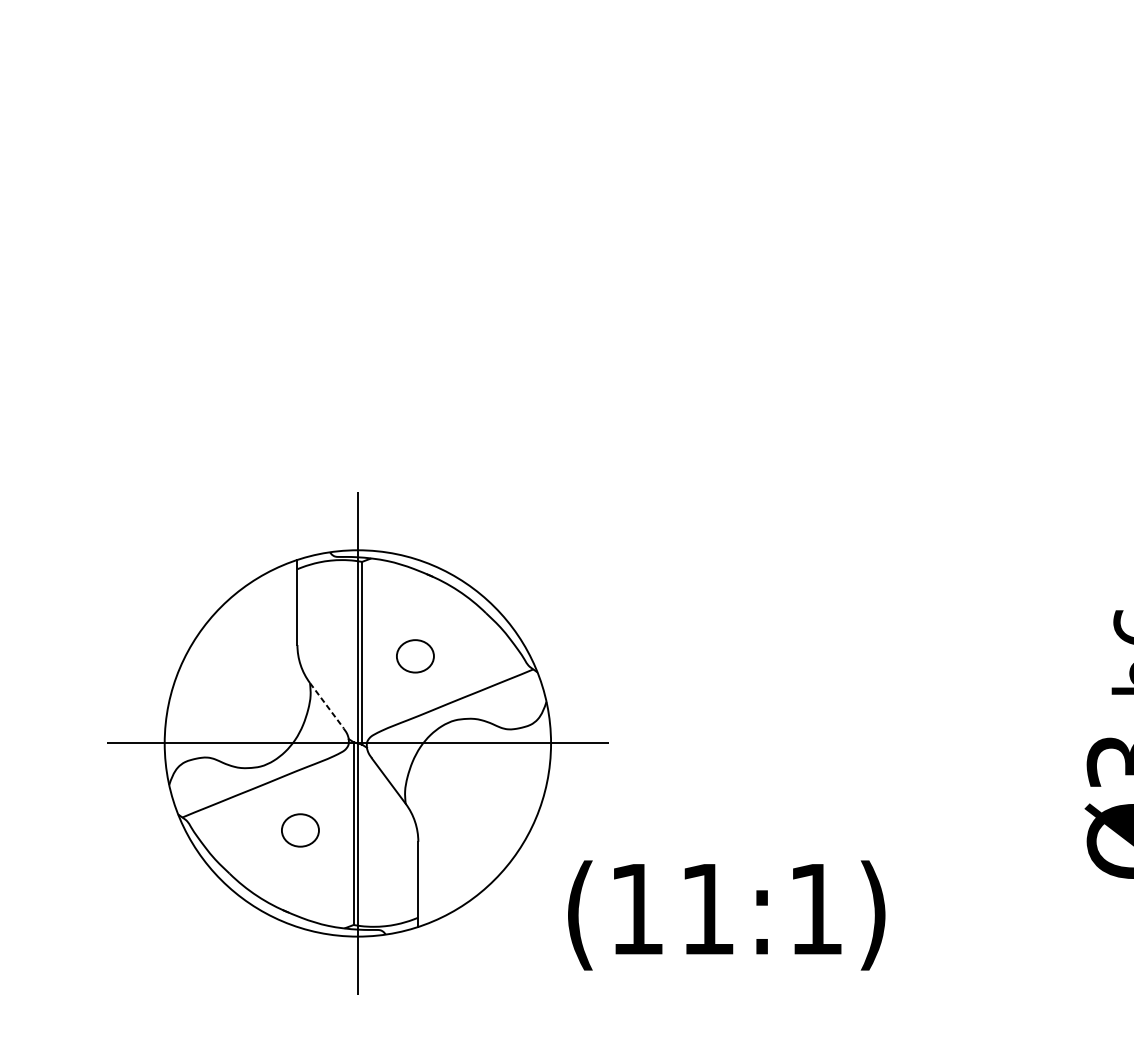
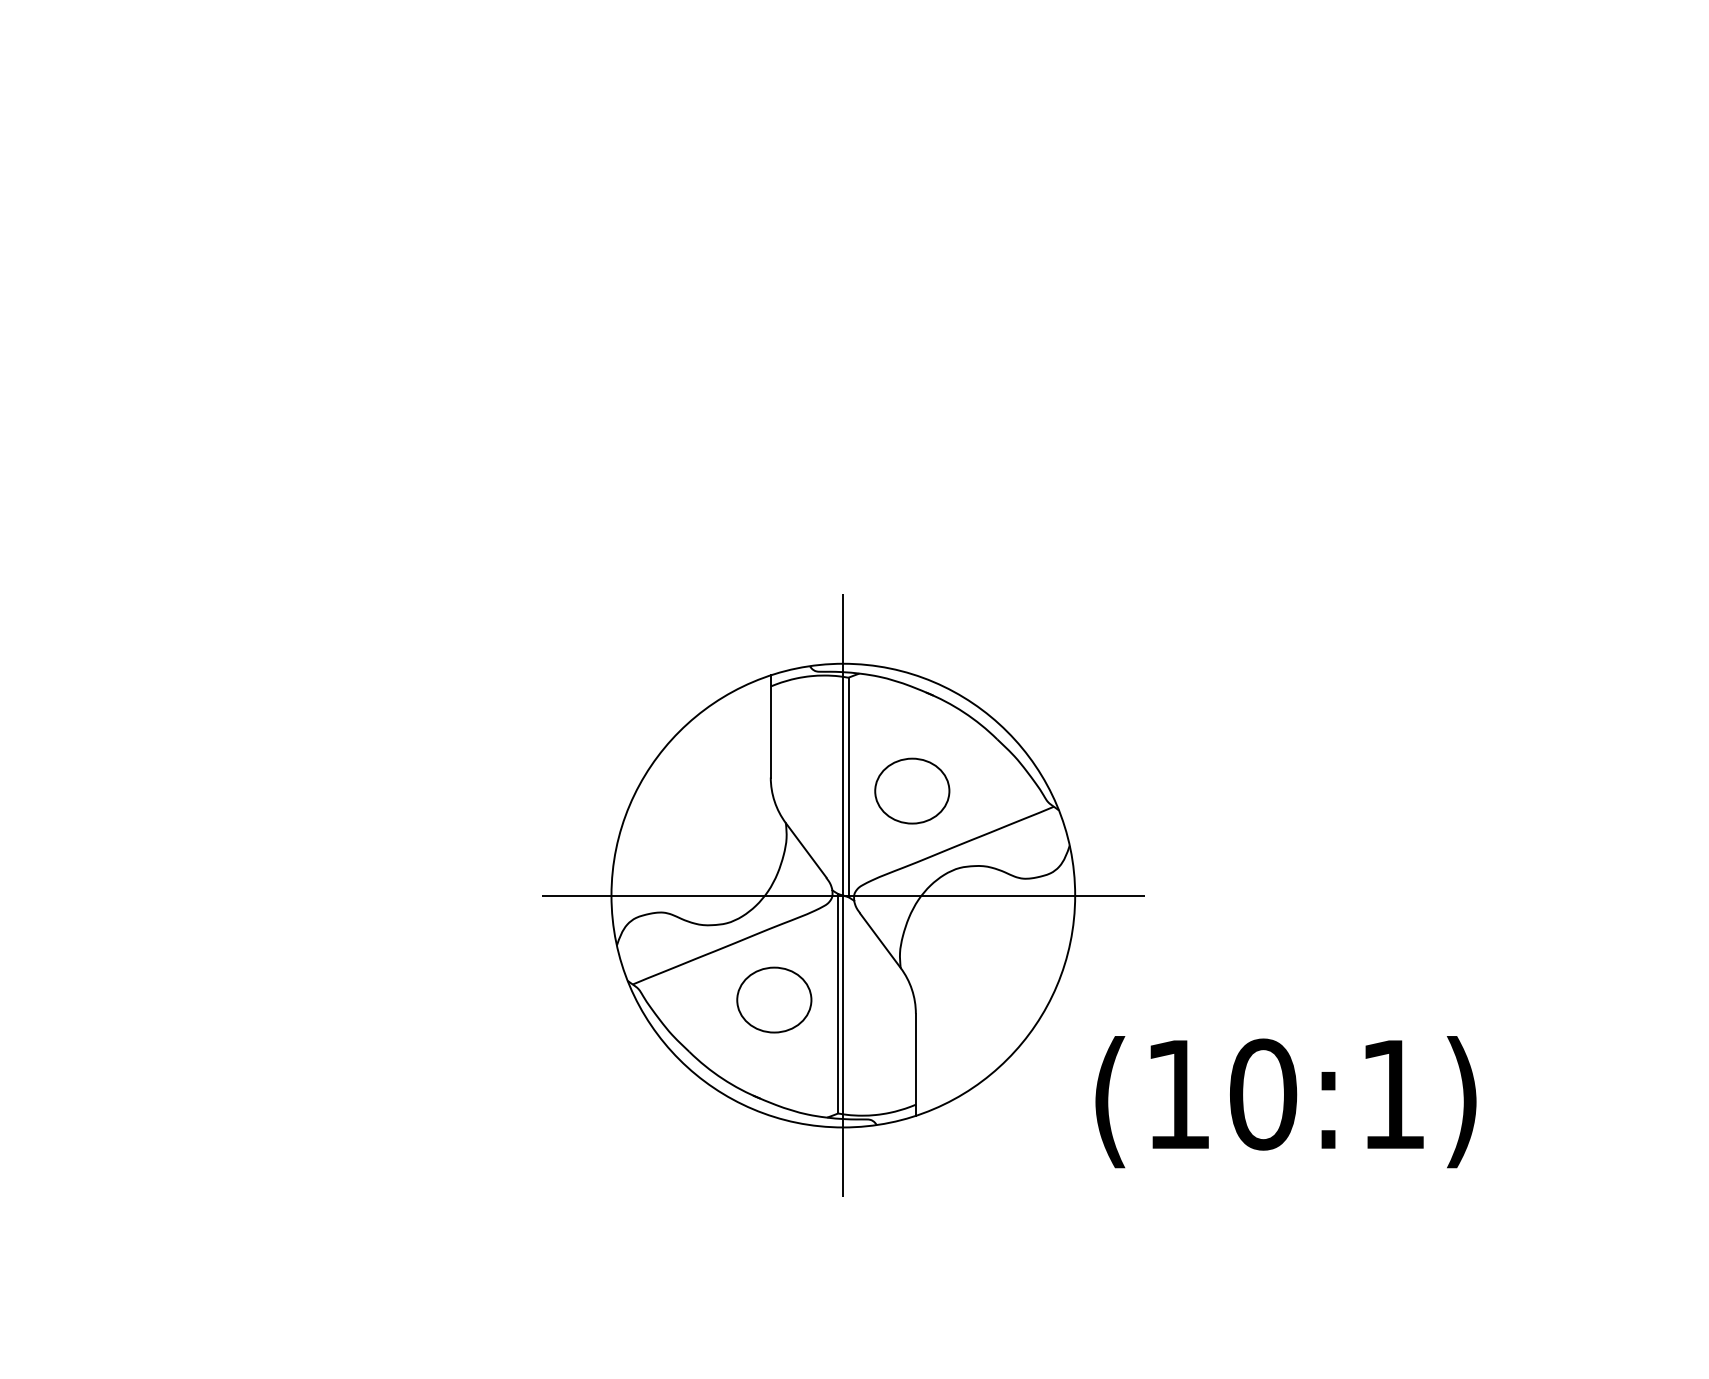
part: (415, 655) -> (912, 790), size x1.67
line: (327, 705) -> (806, 850), dashed -> solid
part: (300, 830) -> (774, 999), size x1.67
text: (707, 909) -> (1263, 1094), (11:1) -> (10:1)

